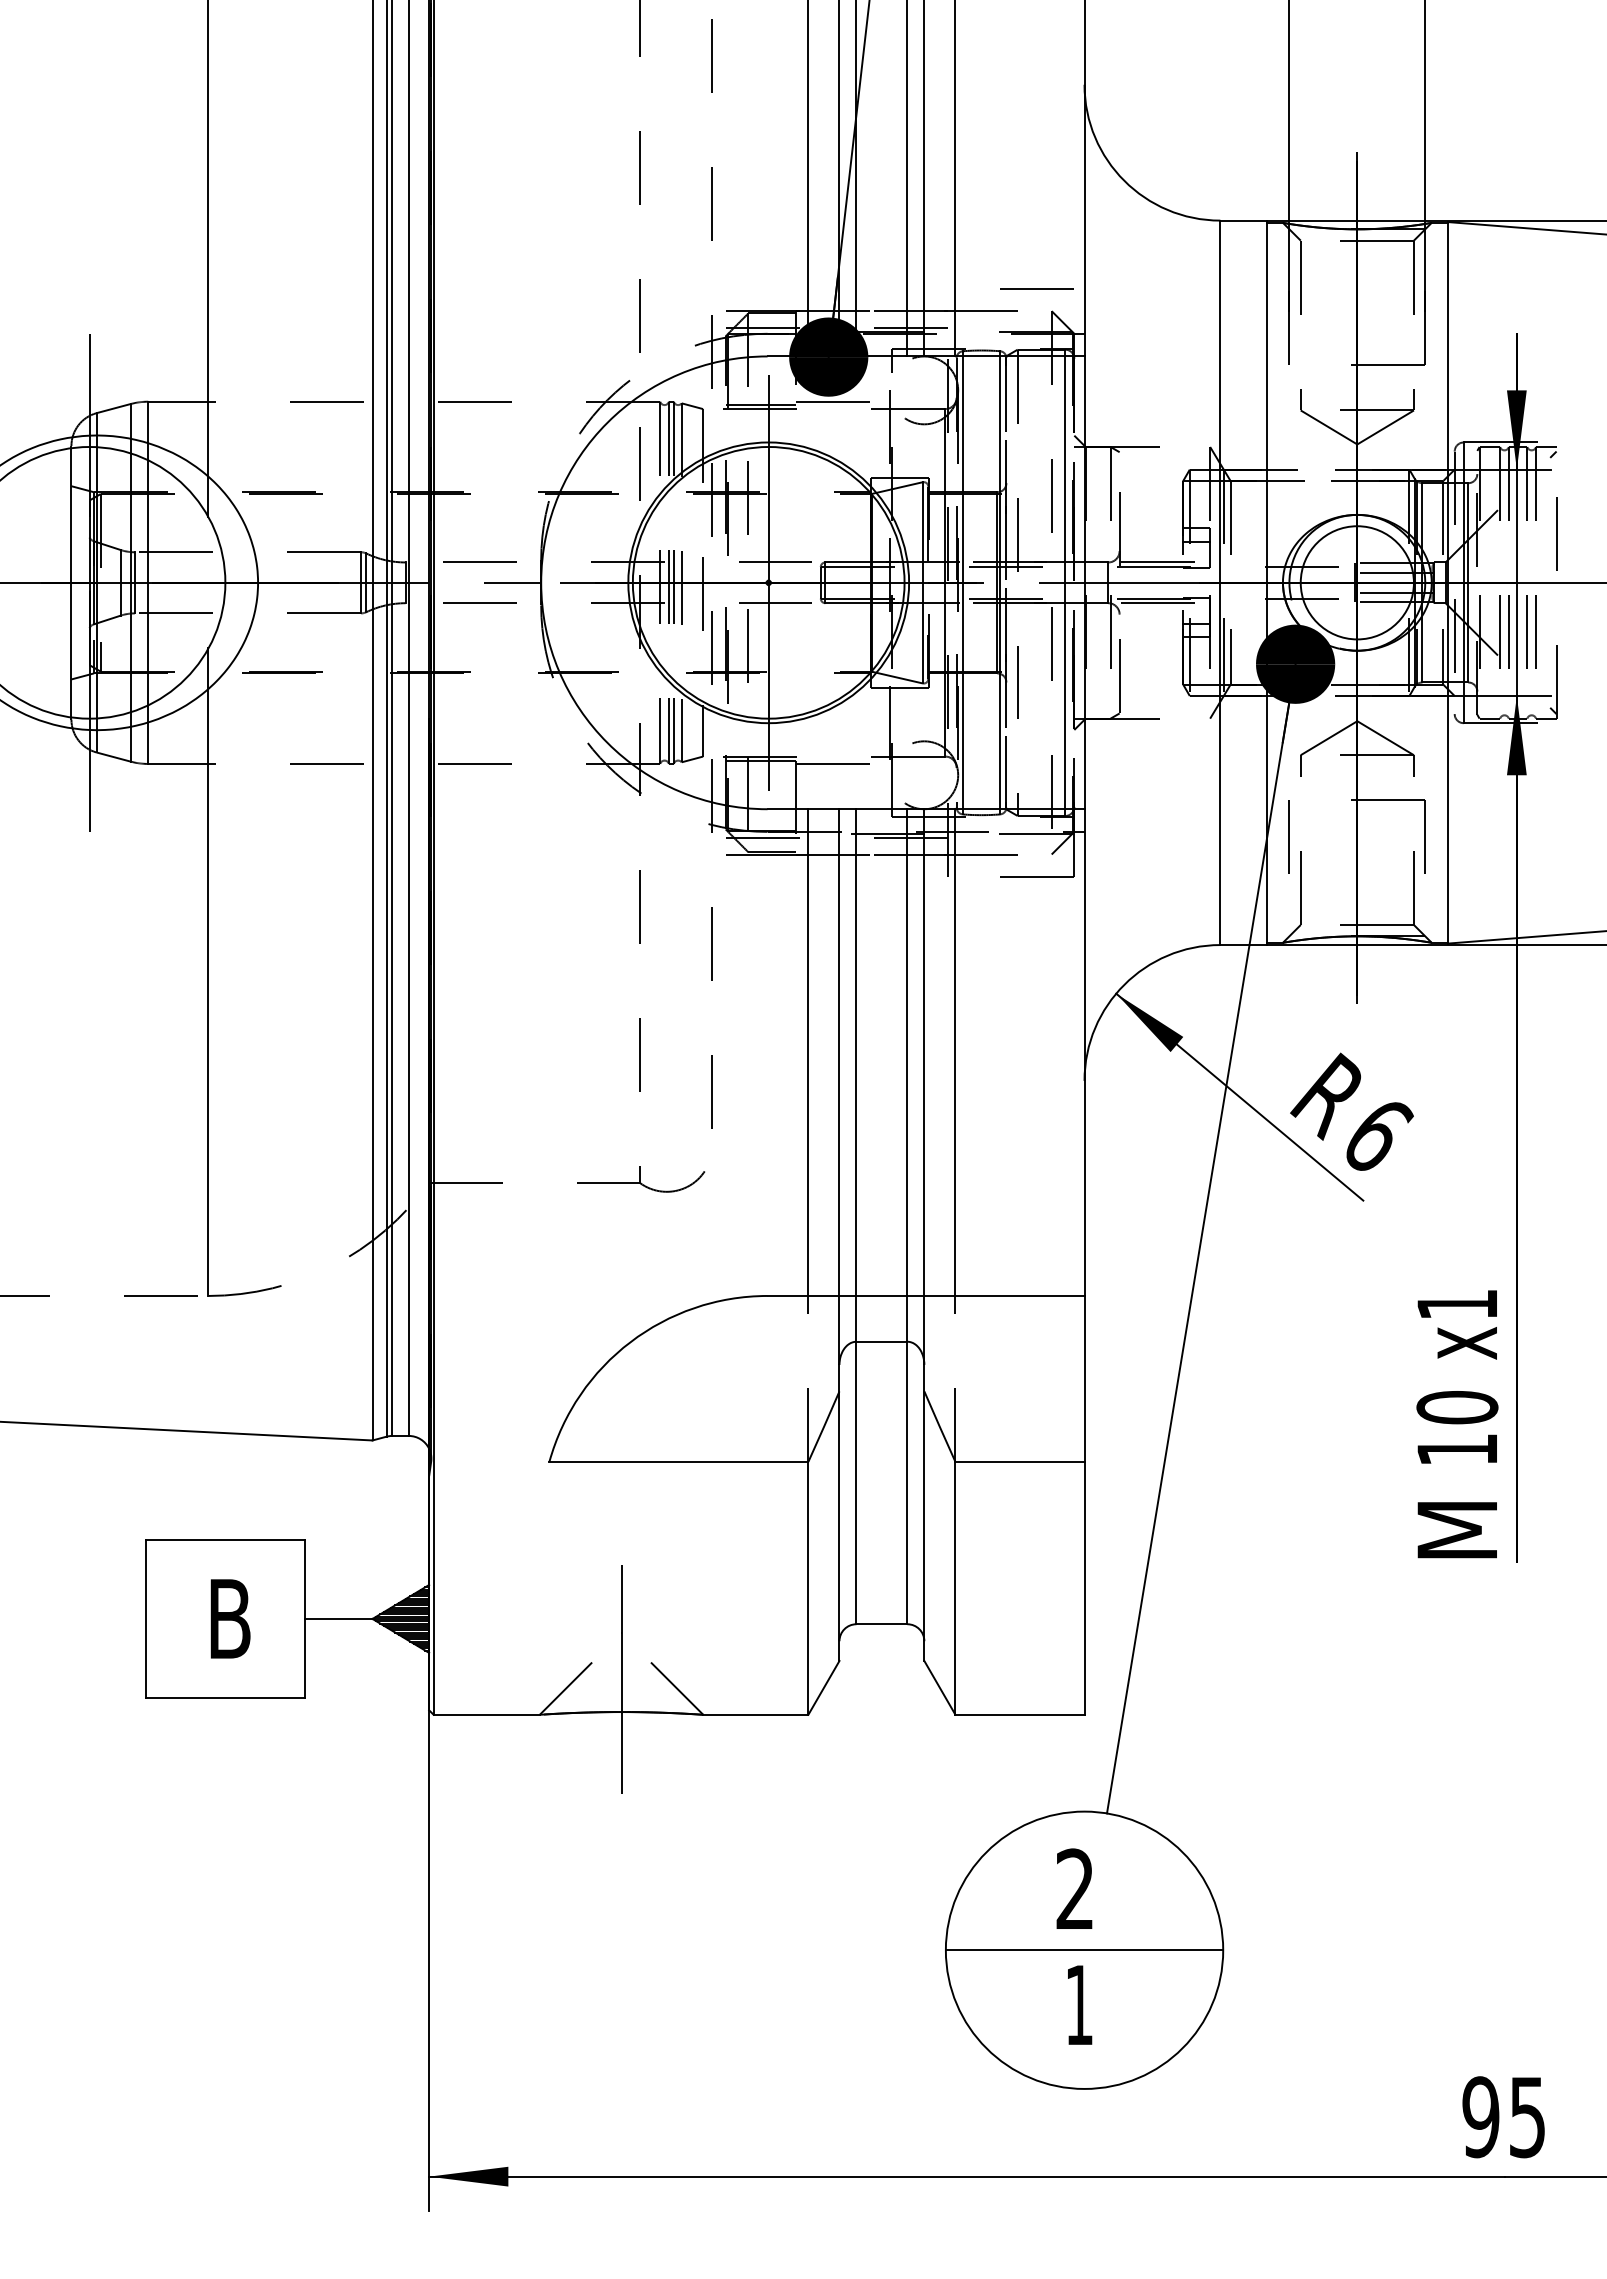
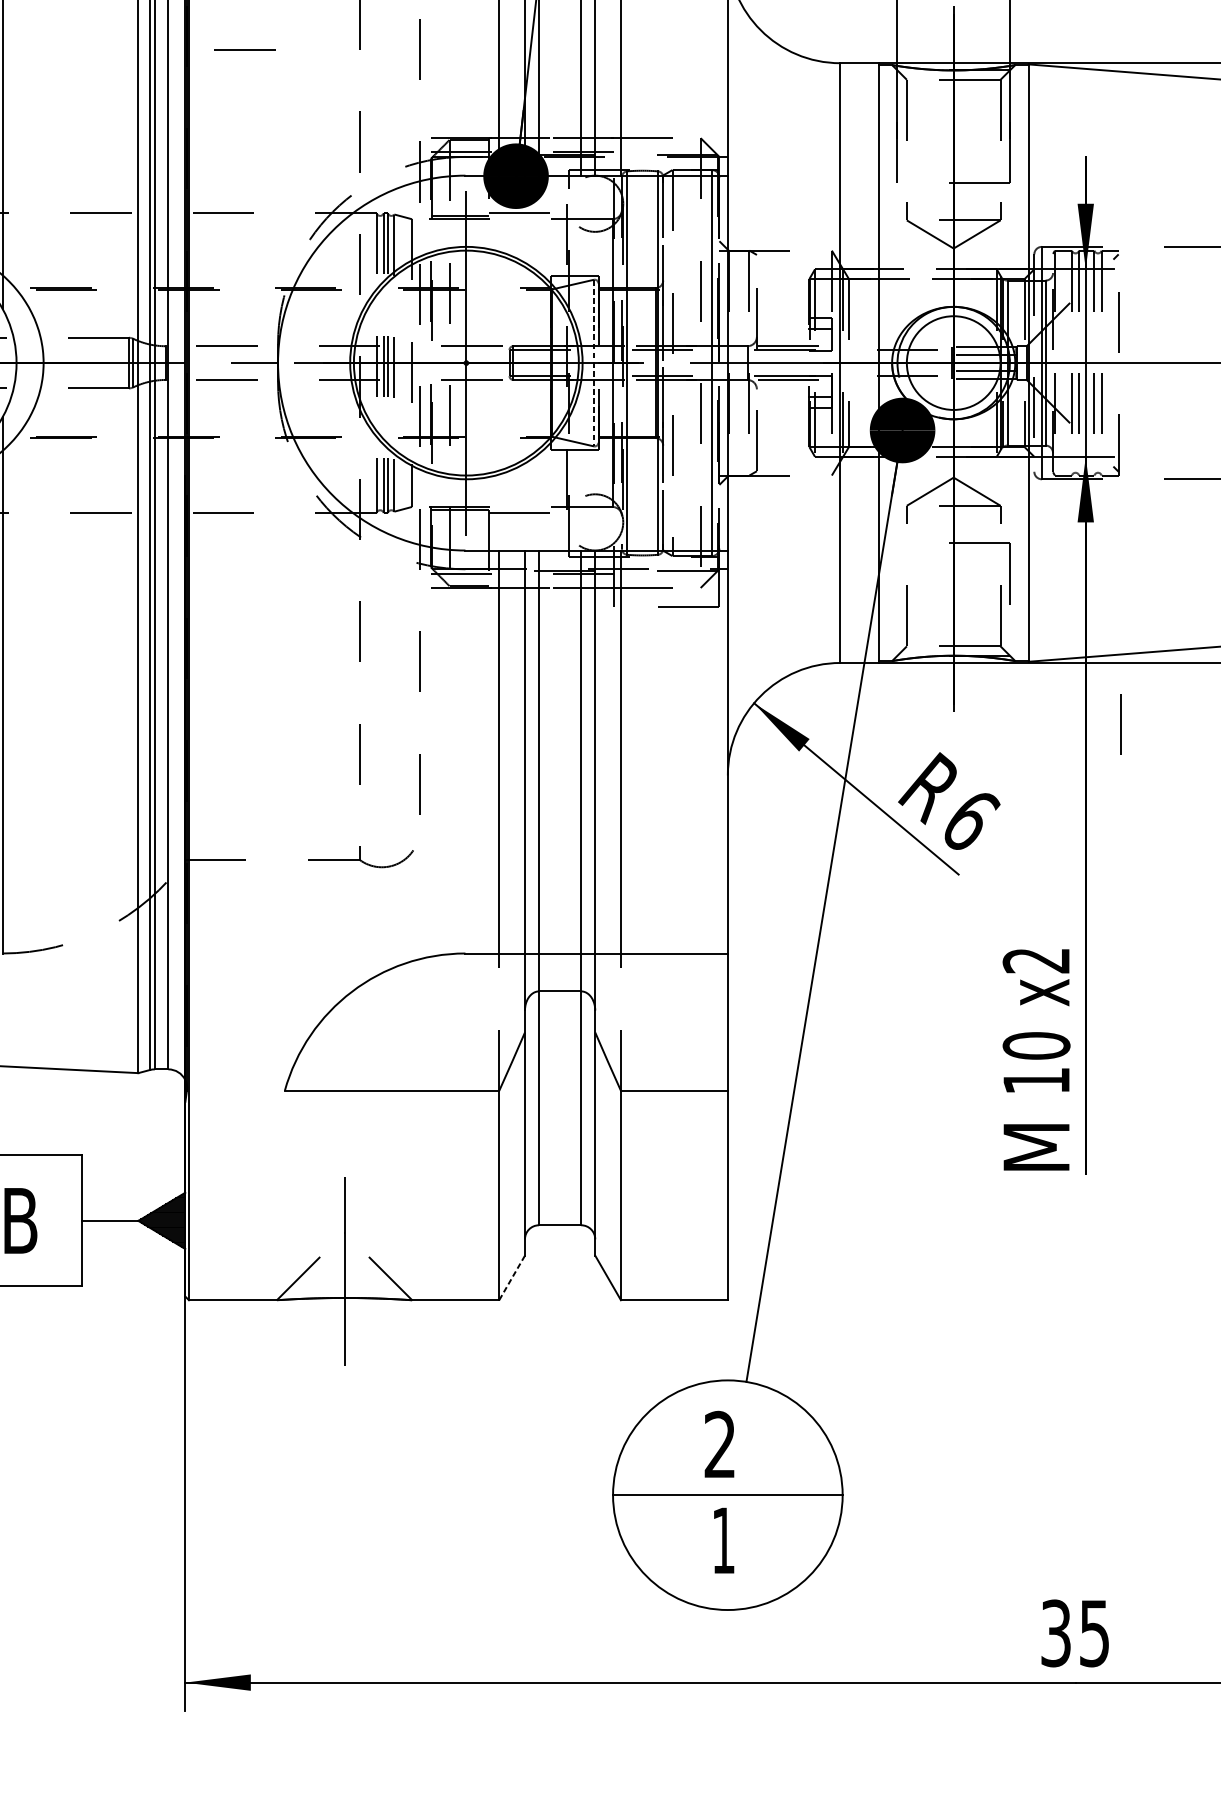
line: (1036, 288) -> (244, 49), moved
line: (922, 582) -> (593, 362), solid -> dashed
line: (1288, 836) -> (1120, 723), moved
text: (1456, 1304) -> (1035, 960), x1 -> x2
line: (823, 1688) -> (511, 1278), solid -> dashed
text: (1480, 2117) -> (1055, 1633), 95 -> 35

